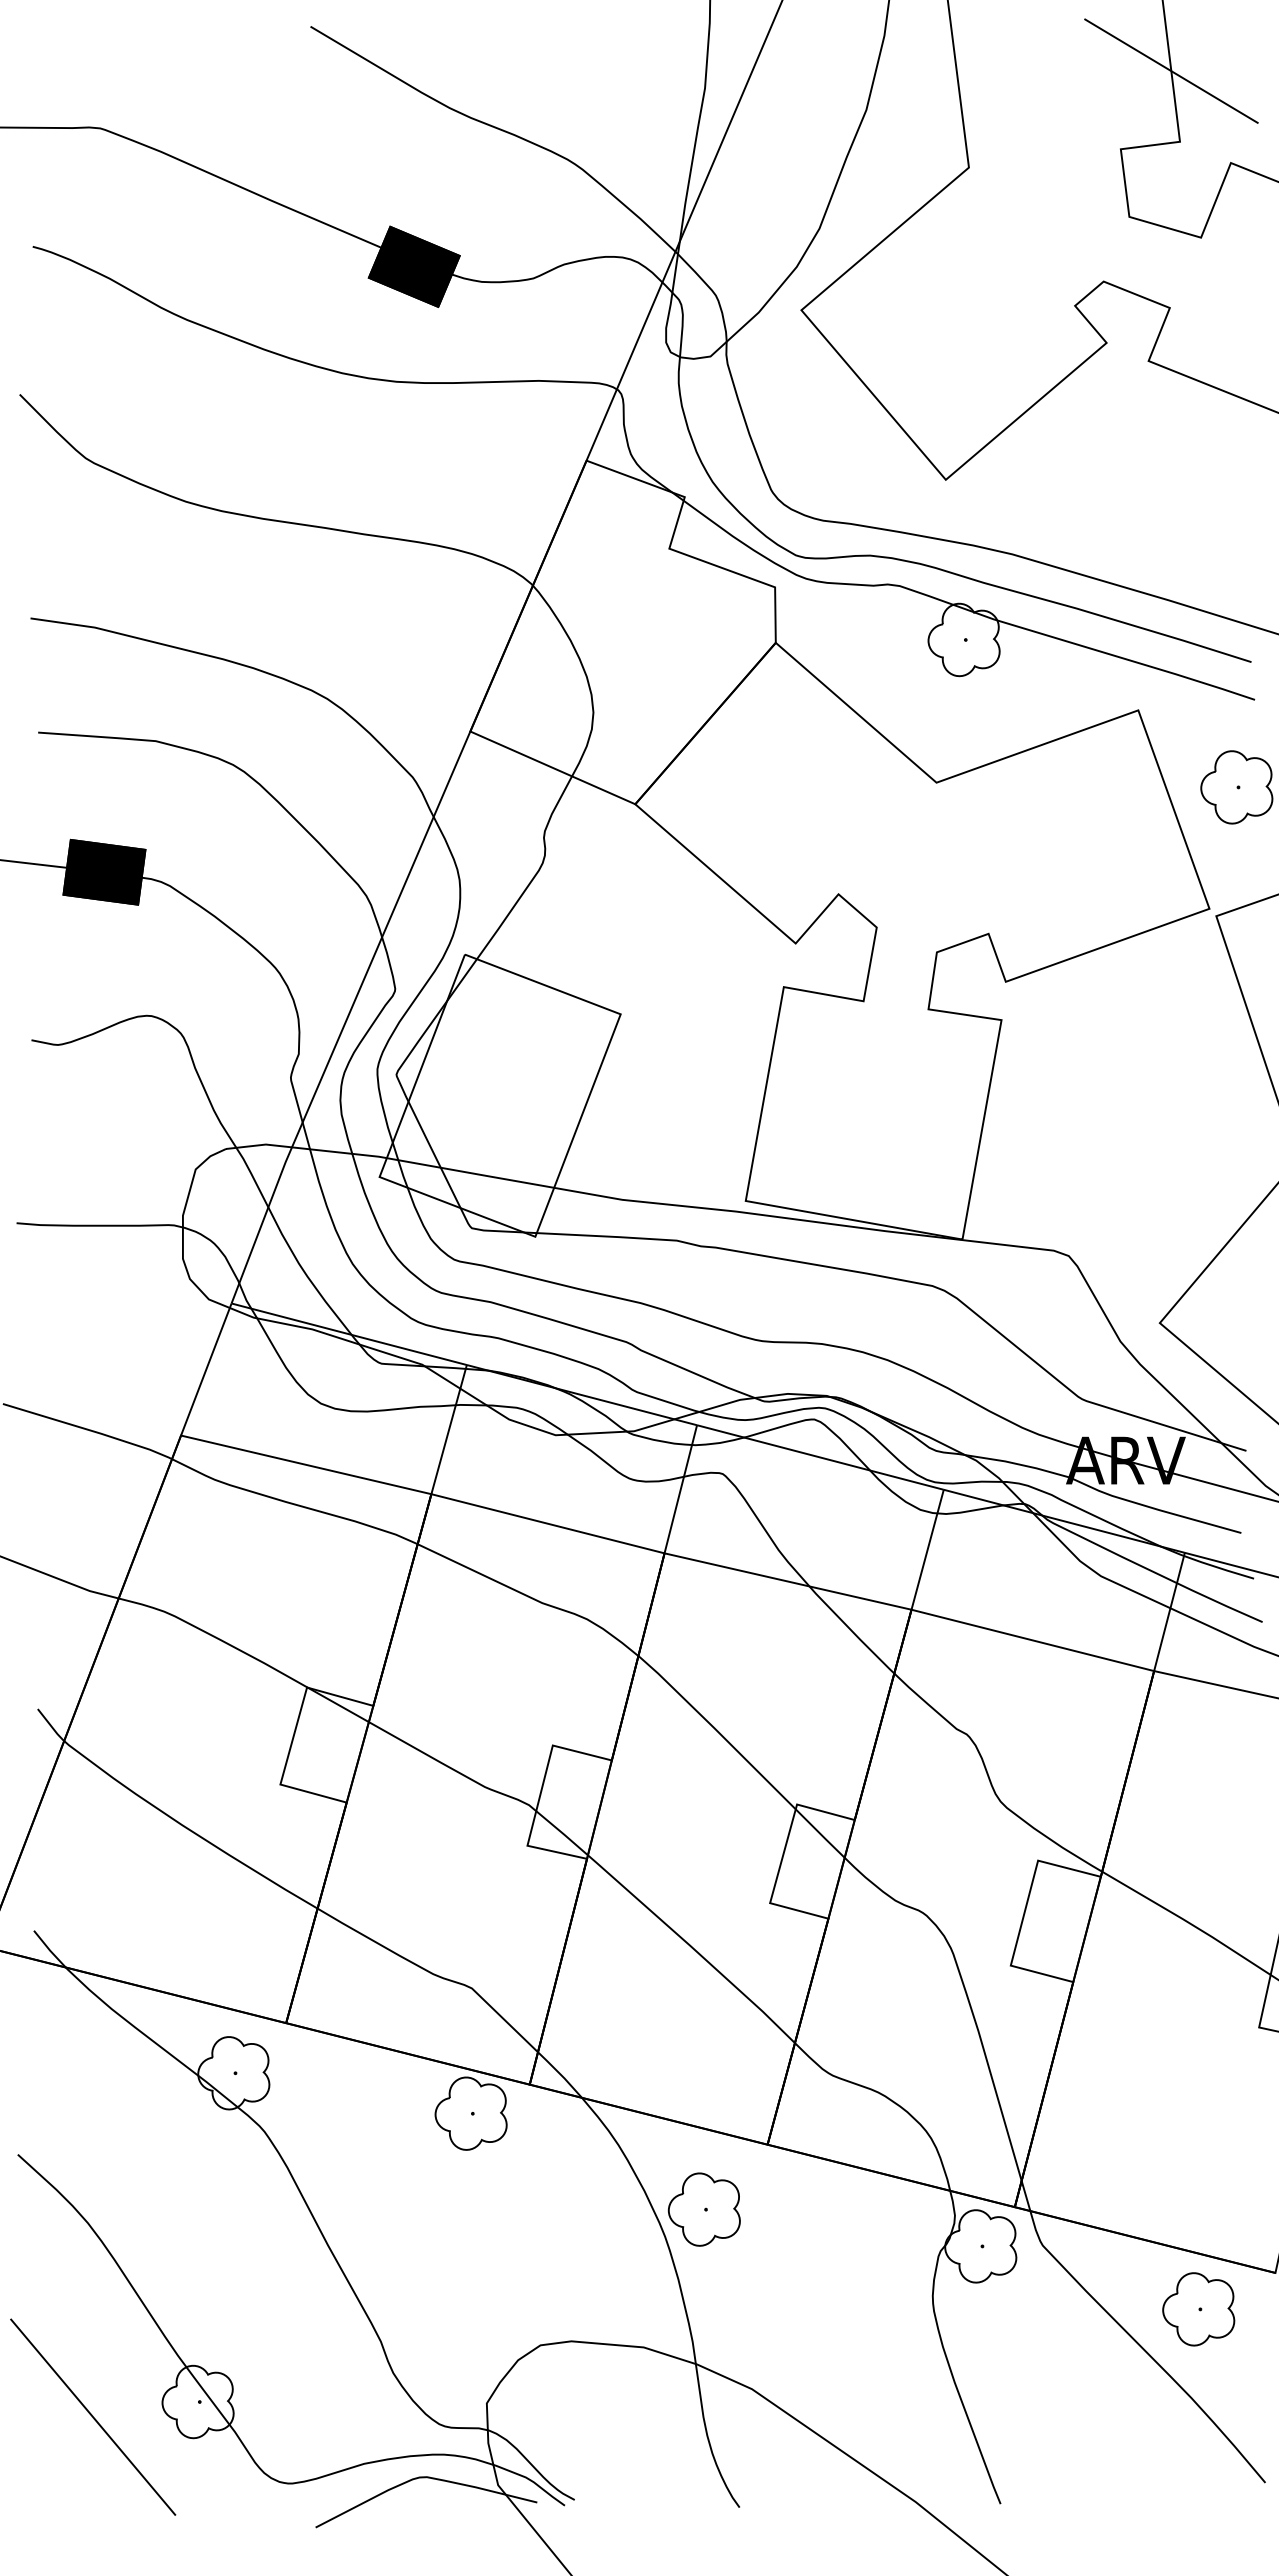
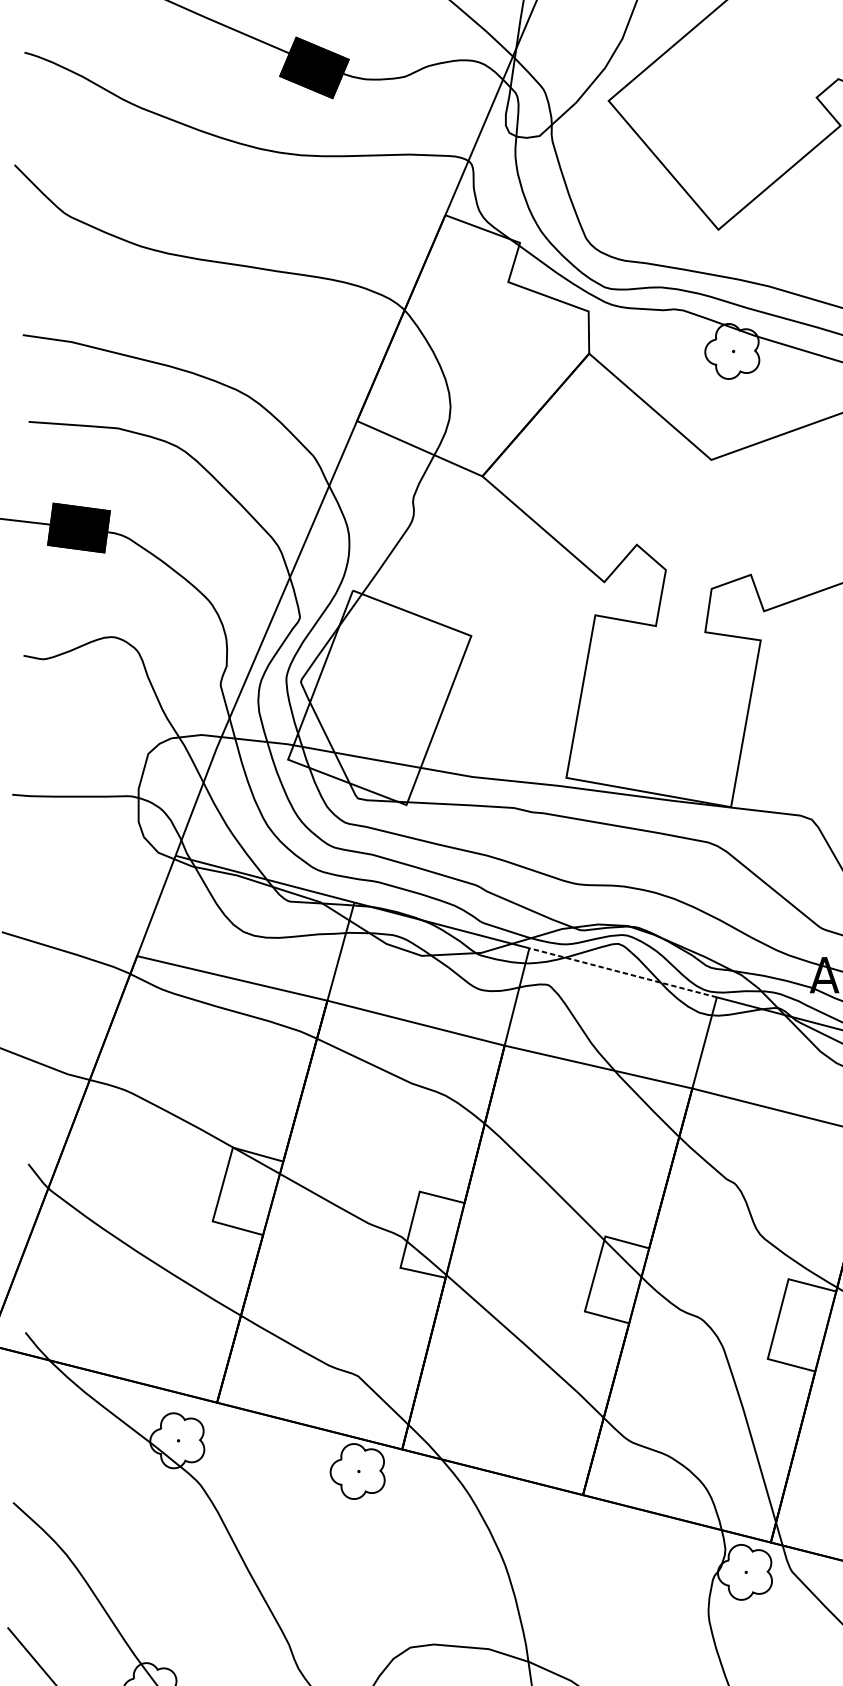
line: (820, 1457) -> (623, 972), solid -> dashed
part: (703, 2209) -> (534, 1544), removed

